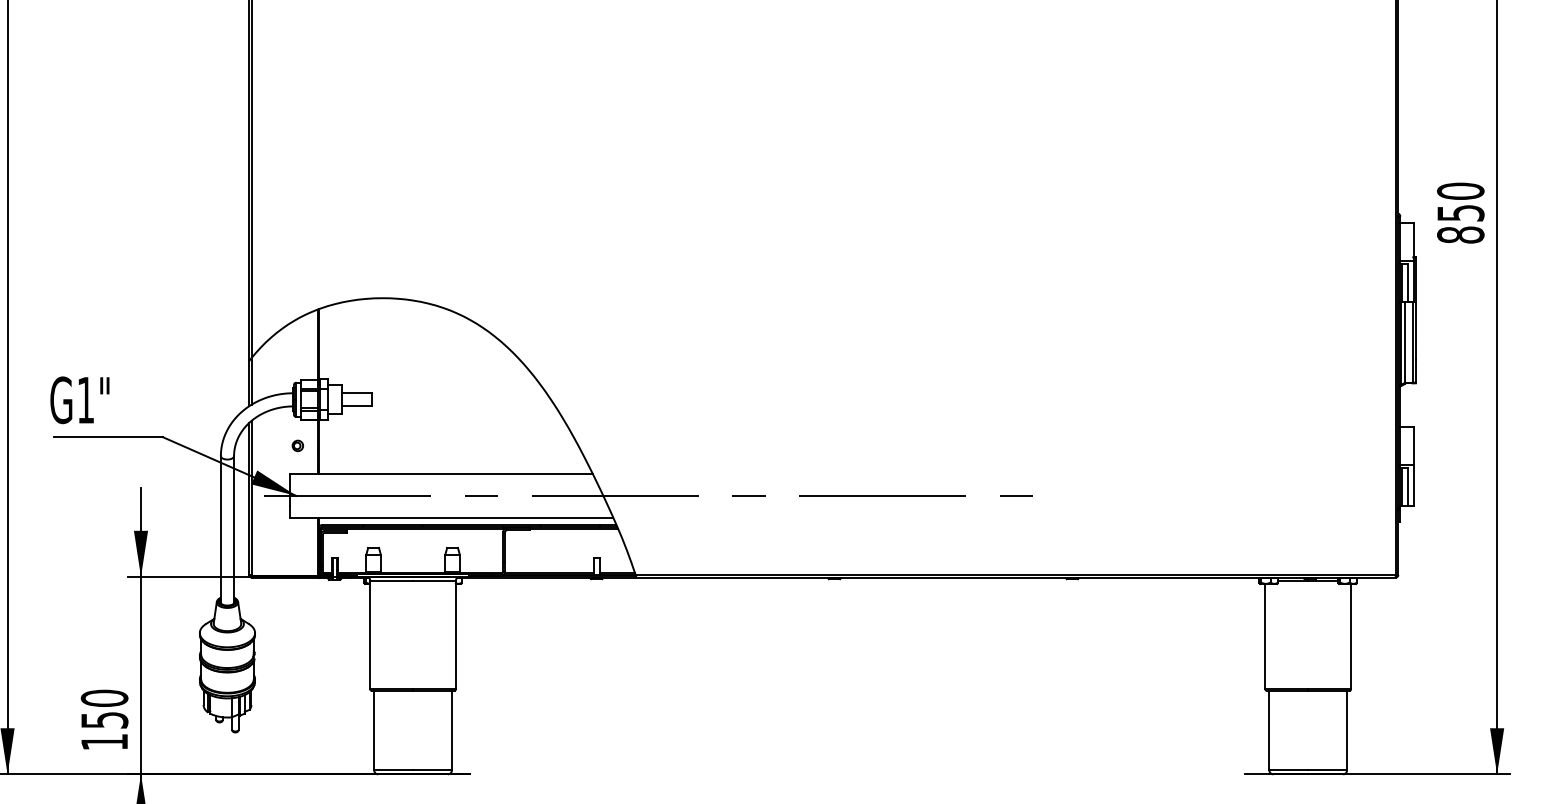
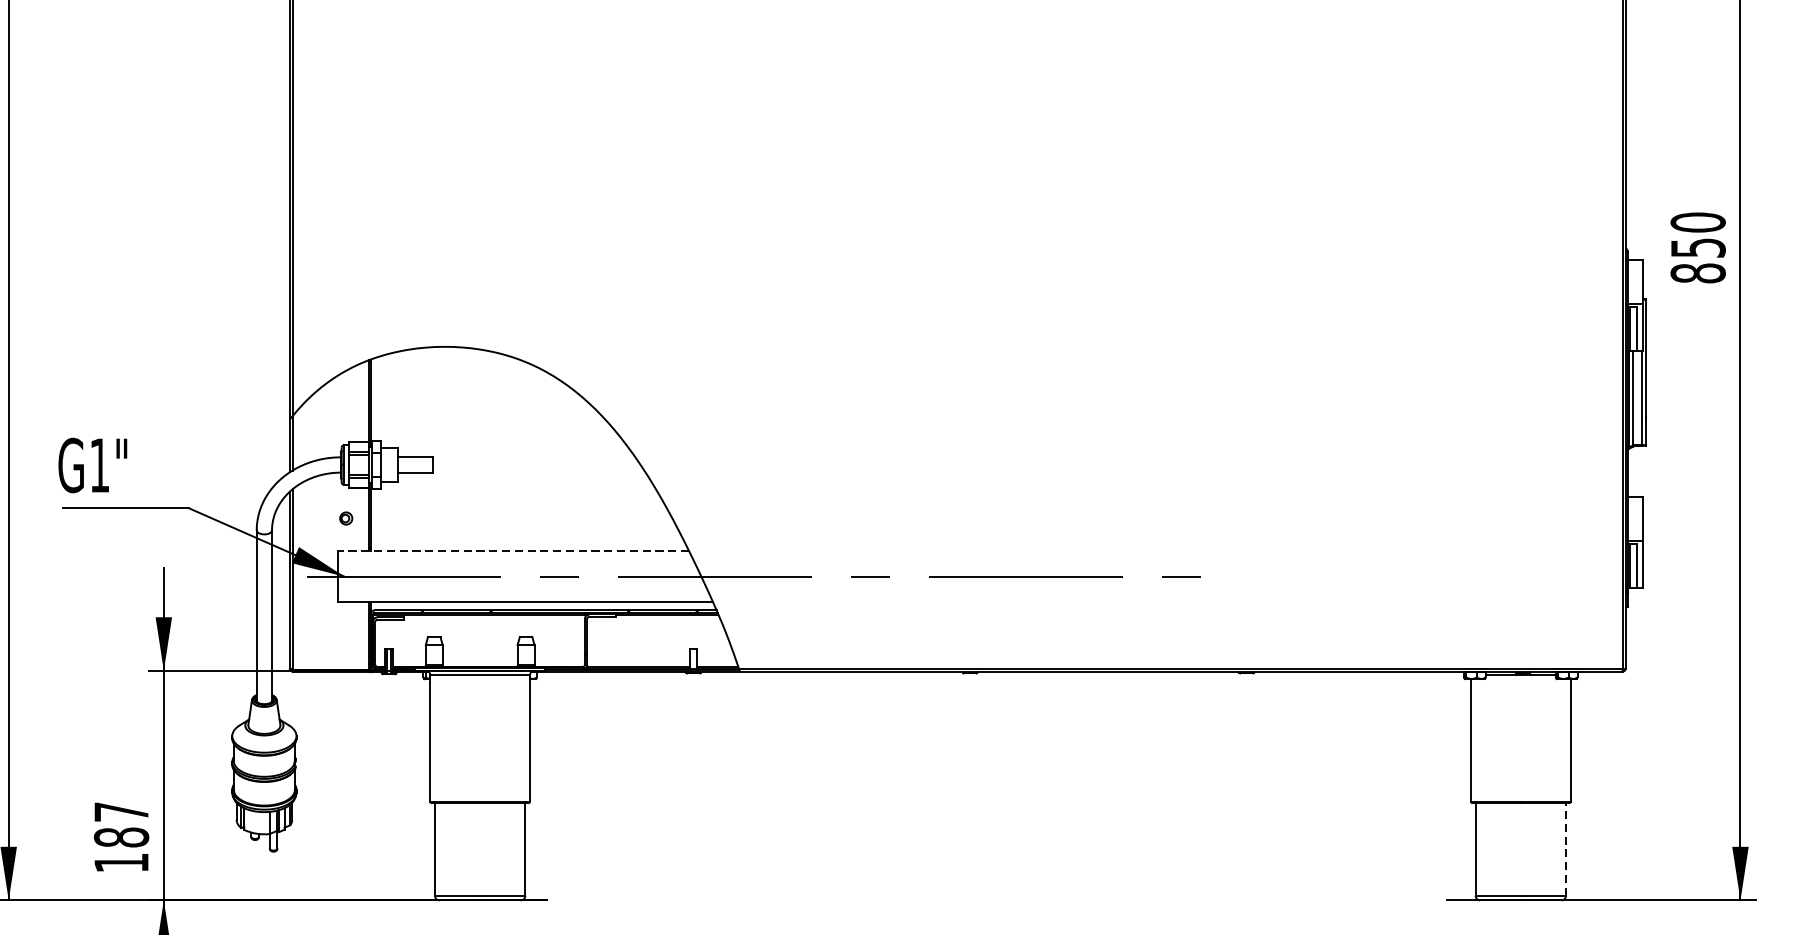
line: (441, 474) -> (513, 551), solid -> dashed
text: (104, 708) -> (121, 823), 150 -> 187
line: (1347, 730) -> (1566, 849), solid -> dashed

